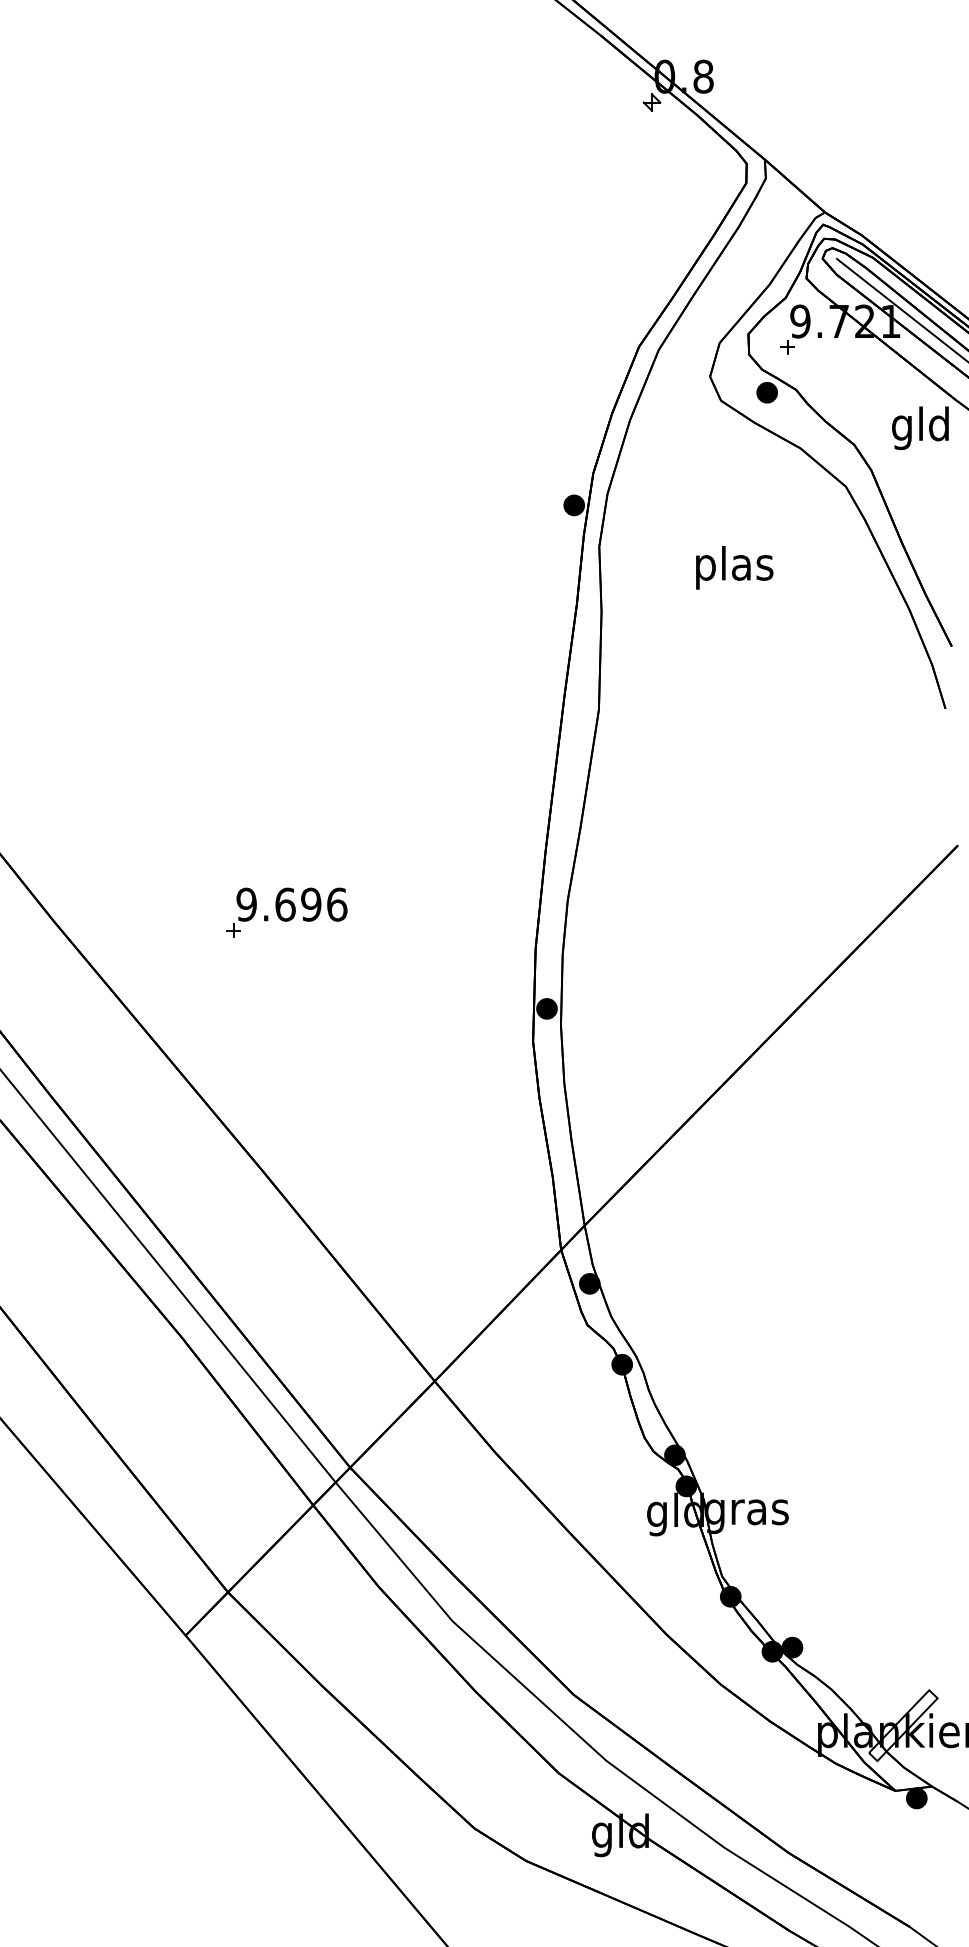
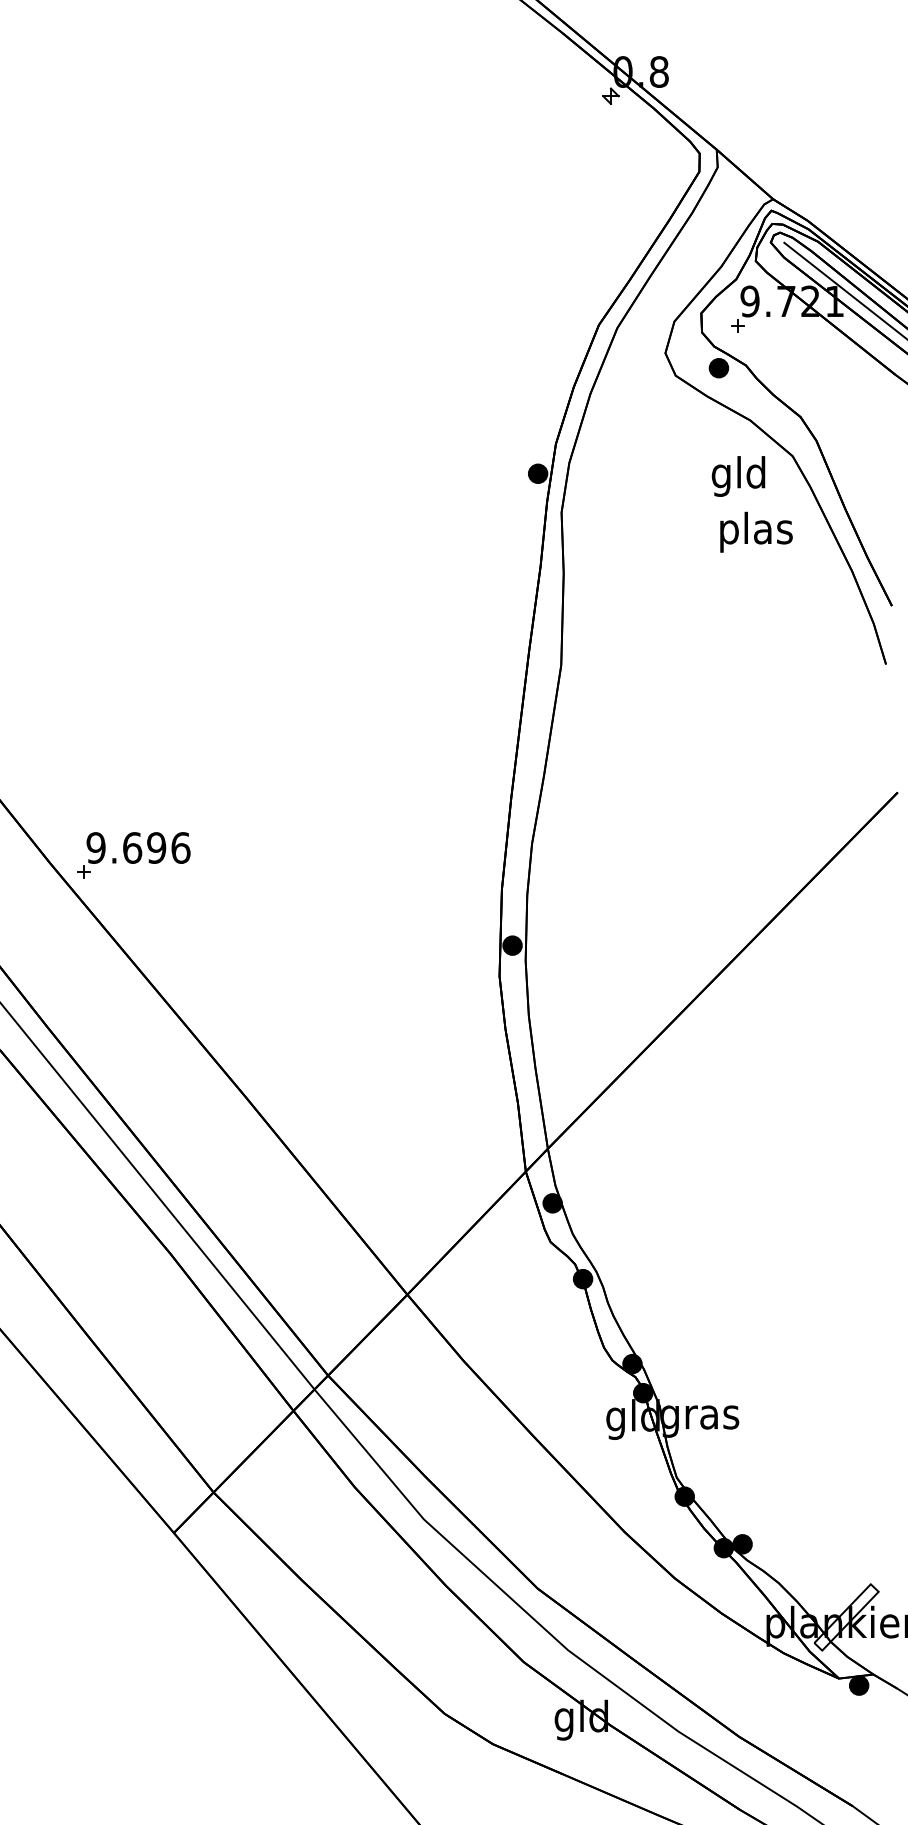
text: (920, 428) -> (738, 476), moved
text: (734, 566) -> (756, 531), moved
part: (286, 912) -> (133, 855), moved

